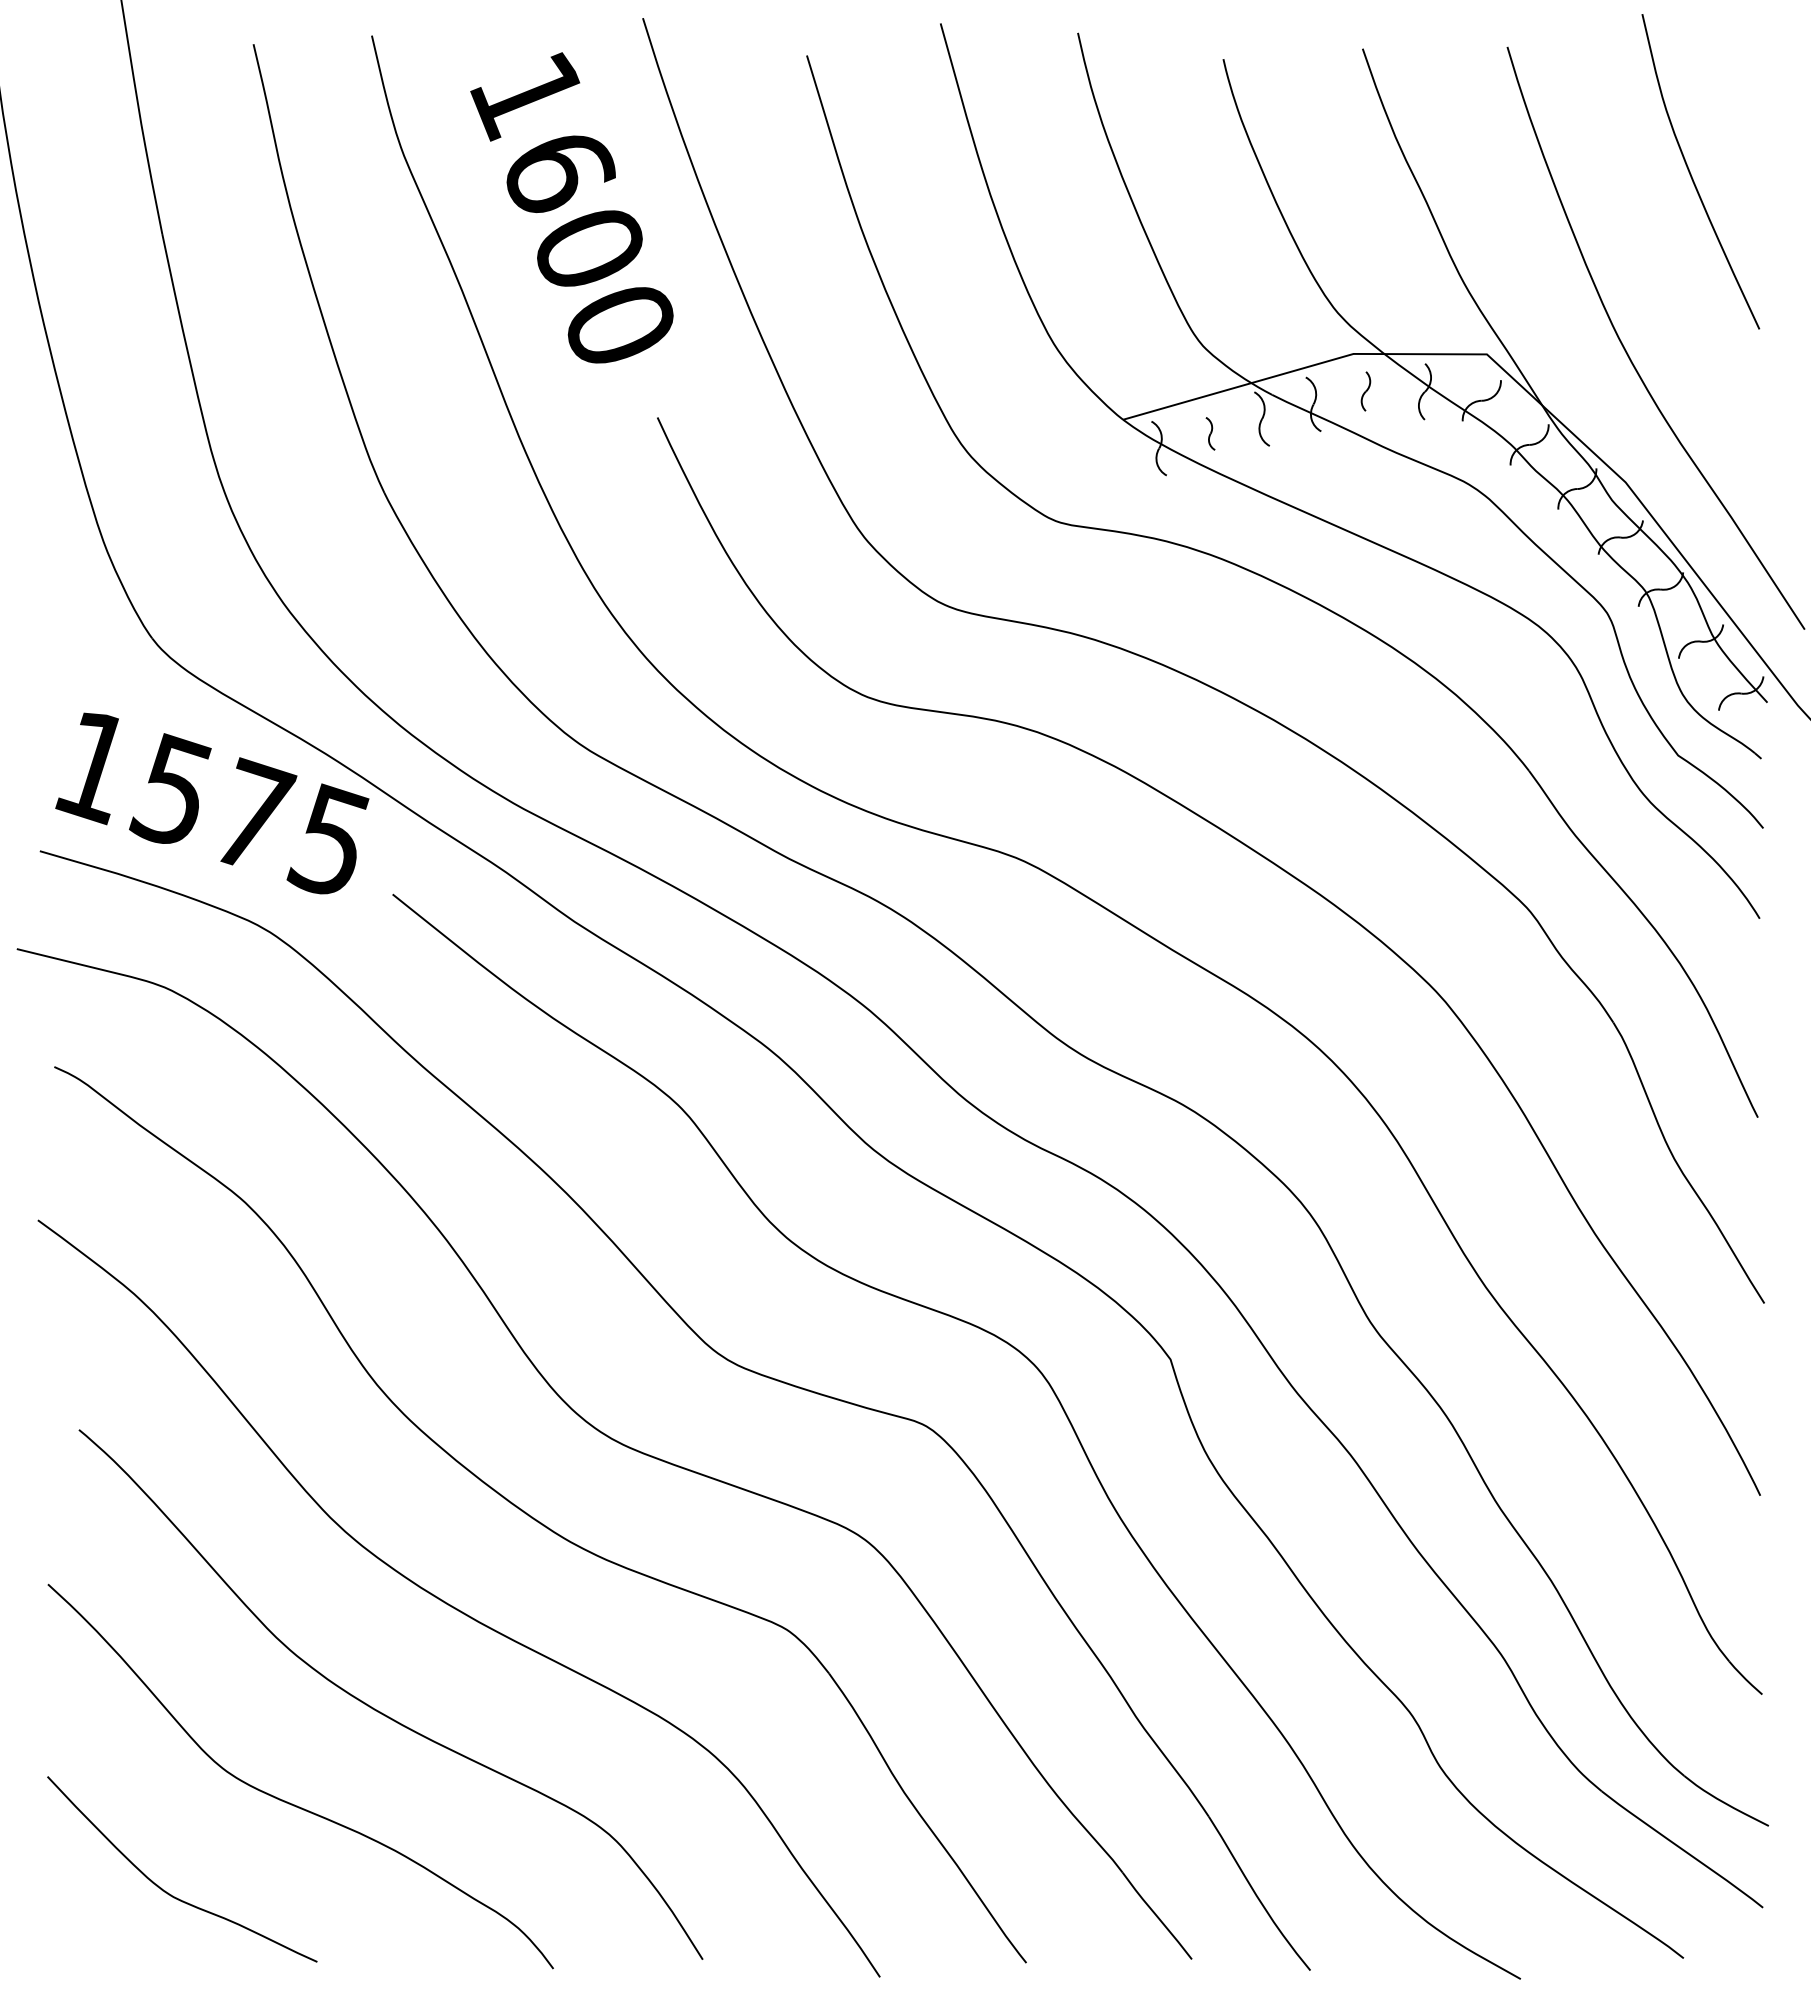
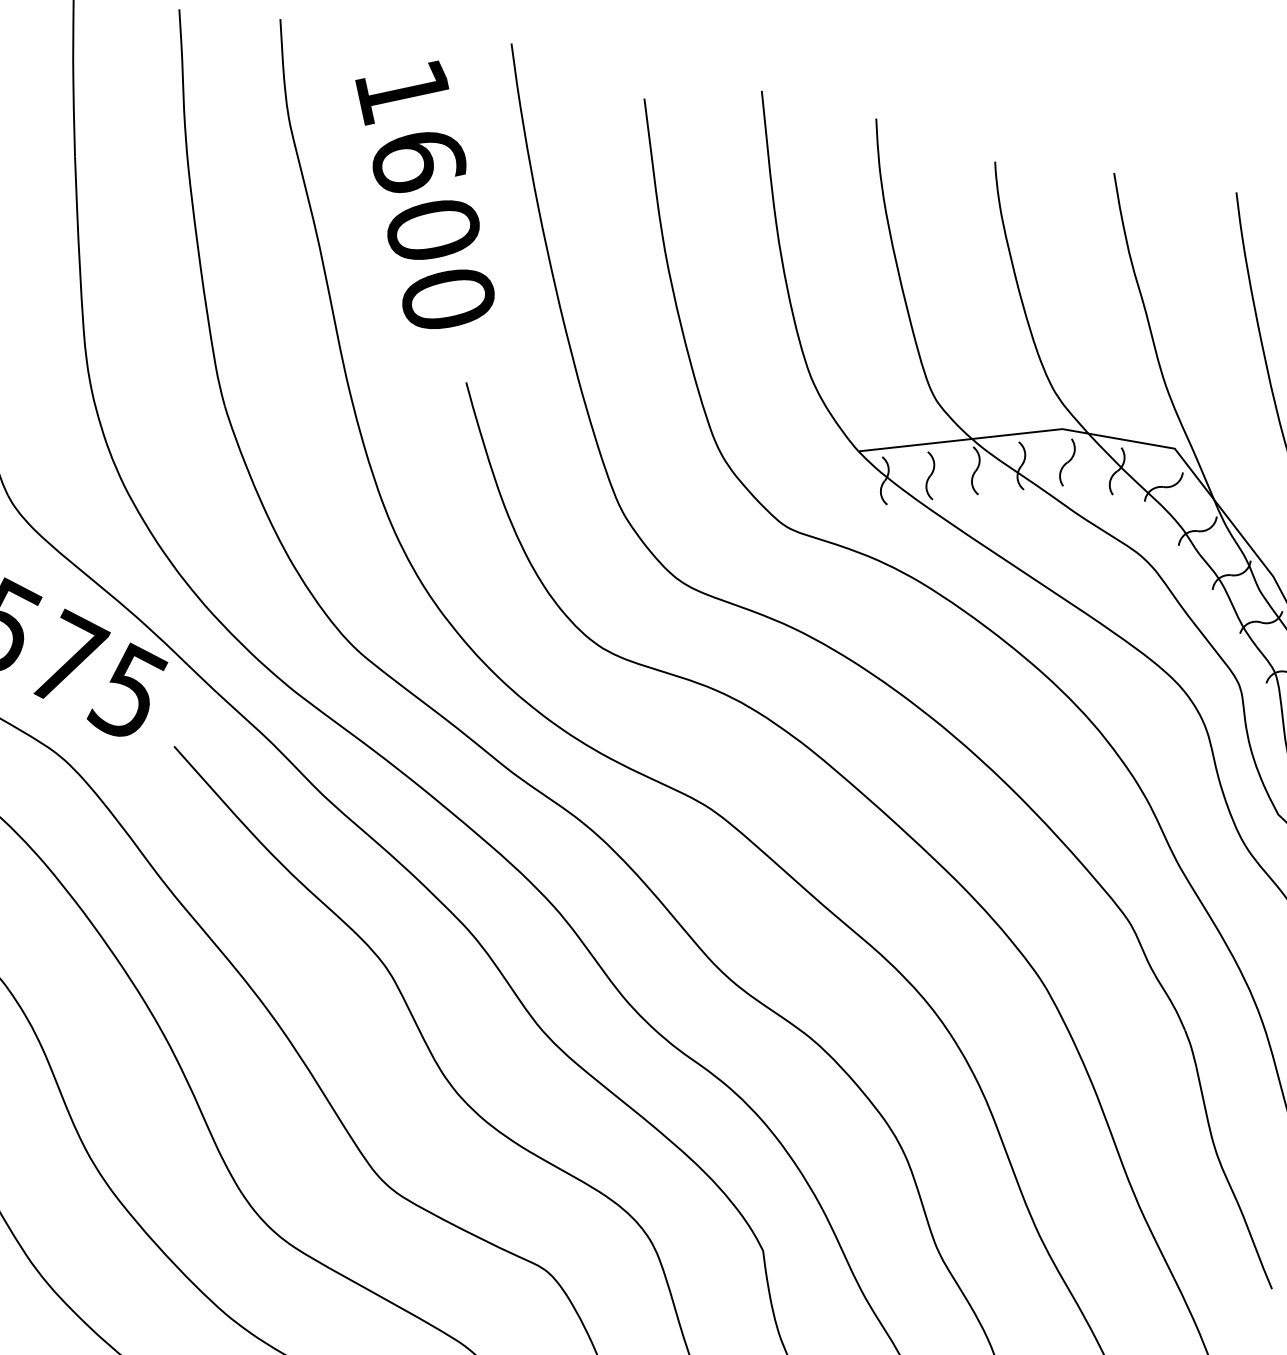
part: (1365, 391) -> (1067, 462), size x1.43
part: (1210, 433) -> (930, 475), size x1.67

